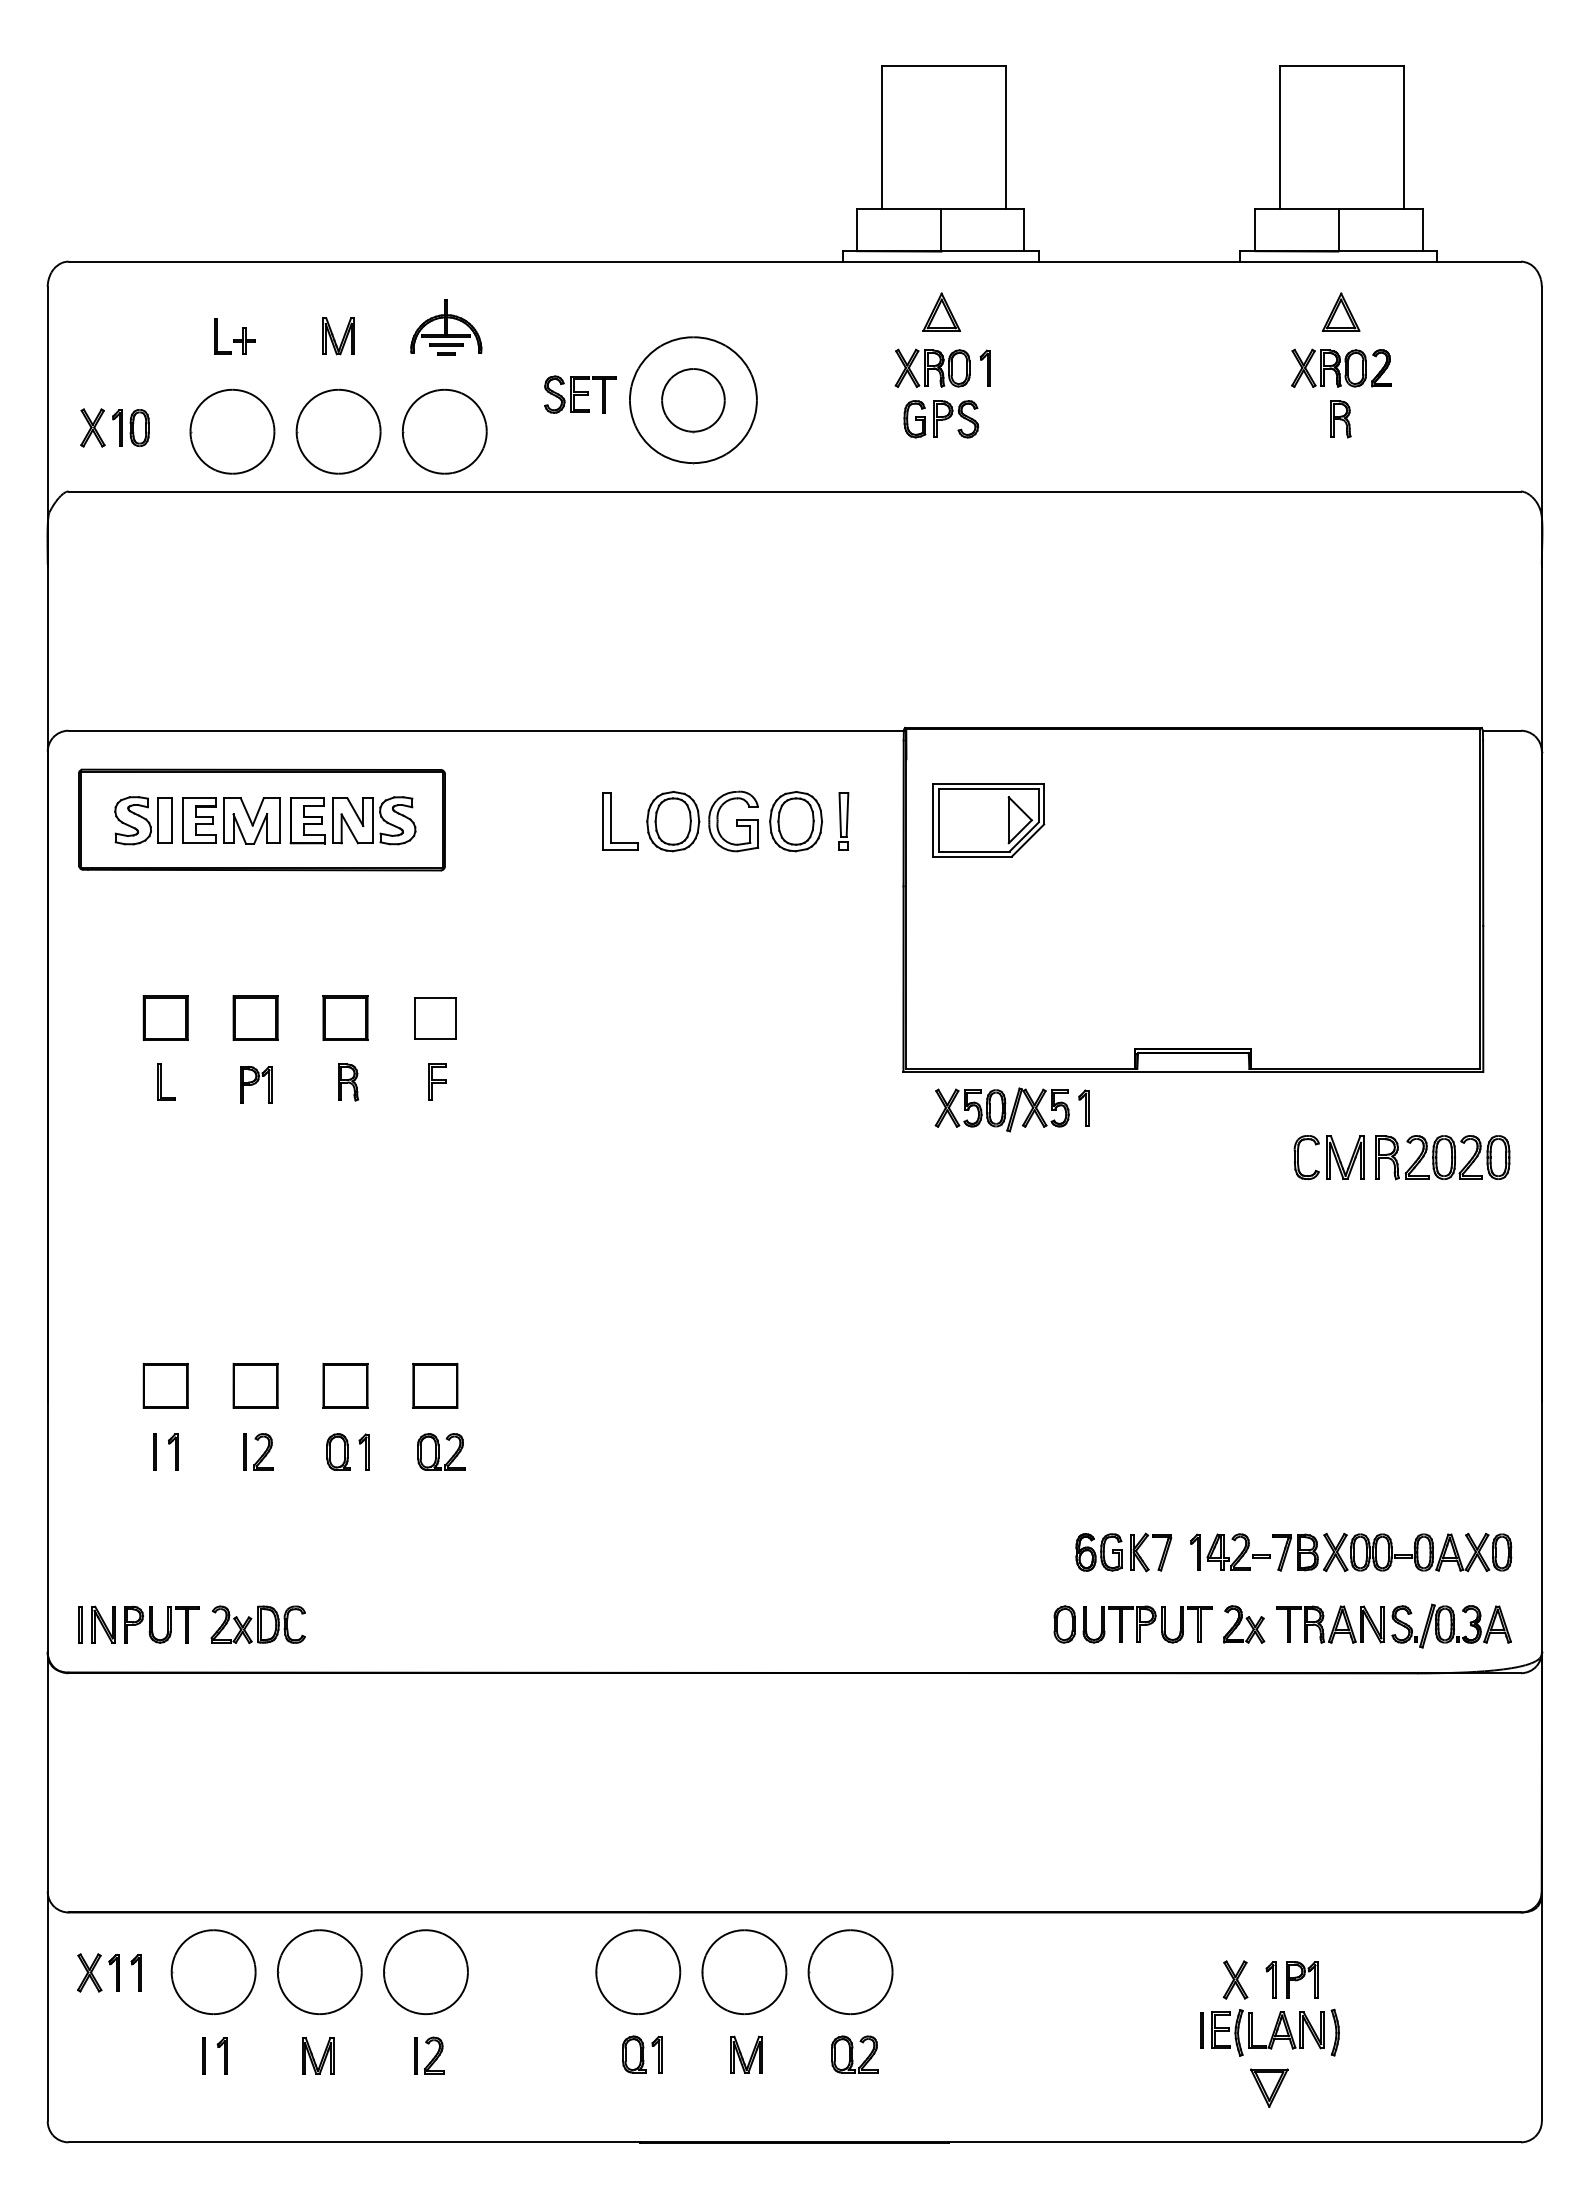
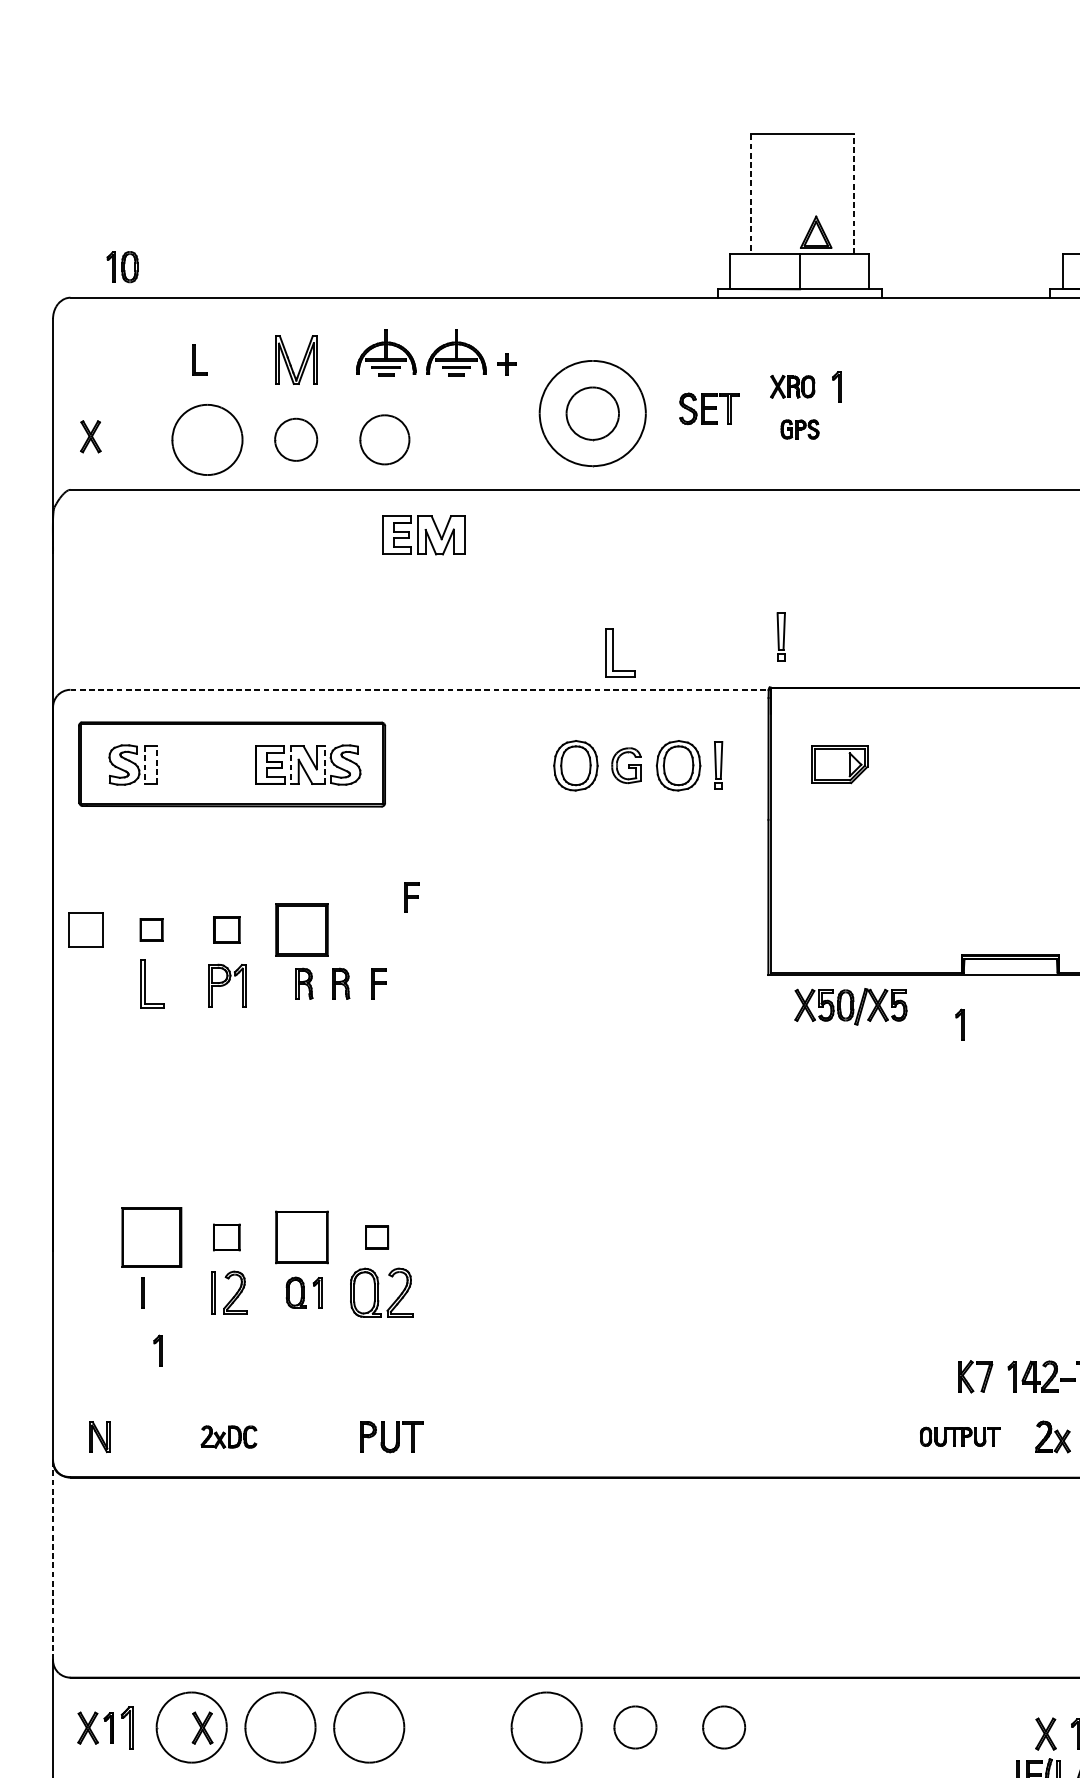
line: (882, 137) -> (750, 193), solid -> dashed
line: (1006, 137) -> (854, 193), solid -> dashed
part: (941, 311) -> (816, 231), moved
part: (530, 327) -> (456, 352), added
part: (338, 336) -> (296, 360), size x1.6
part: (244, 340) -> (506, 363), moved
part: (932, 367) -> (792, 386), size x0.7
part: (580, 394) -> (709, 408), moved
part: (941, 419) -> (800, 429), size x0.6
part: (130, 427) -> (122, 266), moved
part: (338, 431) -> (296, 439), size x0.6
part: (444, 431) -> (384, 439), size x0.7
part: (918, 667) -> (780, 636), added
line: (486, 730) -> (419, 689), solid -> dashed
line: (158, 820) -> (145, 764), solid -> dashed
line: (172, 820) -> (157, 764), solid -> dashed
part: (231, 820) -> (423, 534), moved
line: (332, 820) -> (291, 764), solid -> dashed
line: (372, 820) -> (324, 764), solid -> dashed
part: (988, 820) -> (839, 764), size x0.6
part: (611, 821) -> (612, 652), moved
part: (733, 821) -> (626, 765), size x0.7
part: (476, 978) -> (411, 896), added
part: (165, 1017) -> (151, 929), size x0.6
part: (255, 1017) -> (226, 929), size x0.7
part: (345, 1017) -> (301, 929), size x1.4
part: (435, 1018) -> (86, 930), moved
part: (166, 1081) -> (152, 983), size x1.6
part: (392, 1082) -> (341, 983), added
part: (256, 1084) -> (227, 985), size x1.4
part: (1083, 1107) -> (959, 1023), moved
part: (165, 1385) -> (151, 1237), size x1.6
part: (255, 1385) -> (226, 1237), size x0.7
part: (345, 1385) -> (301, 1237), size x1.4
part: (435, 1385) -> (377, 1237), size x0.6
part: (173, 1451) -> (158, 1349), moved
part: (258, 1451) -> (229, 1292), size x1.4
part: (441, 1451) -> (382, 1292), size x1.6
part: (1098, 1552) -> (931, 1376), removed
line: (79, 1624) -> (79, 1436), removed
part: (161, 1624) -> (391, 1436), moved
part: (257, 1624) -> (228, 1436), size x0.7
part: (1132, 1624) -> (959, 1436), size x0.6
line: (47, 1771) -> (52, 1559), solid -> dashed
part: (744, 1971) -> (635, 1726), size x0.6
part: (850, 1971) -> (724, 1726), size x0.6
part: (135, 1972) -> (126, 1727), size x1.4
part: (226, 1972) -> (202, 1727), added

